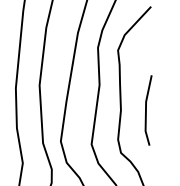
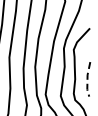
line: (145, 110) -> (87, 79), solid -> dashed

